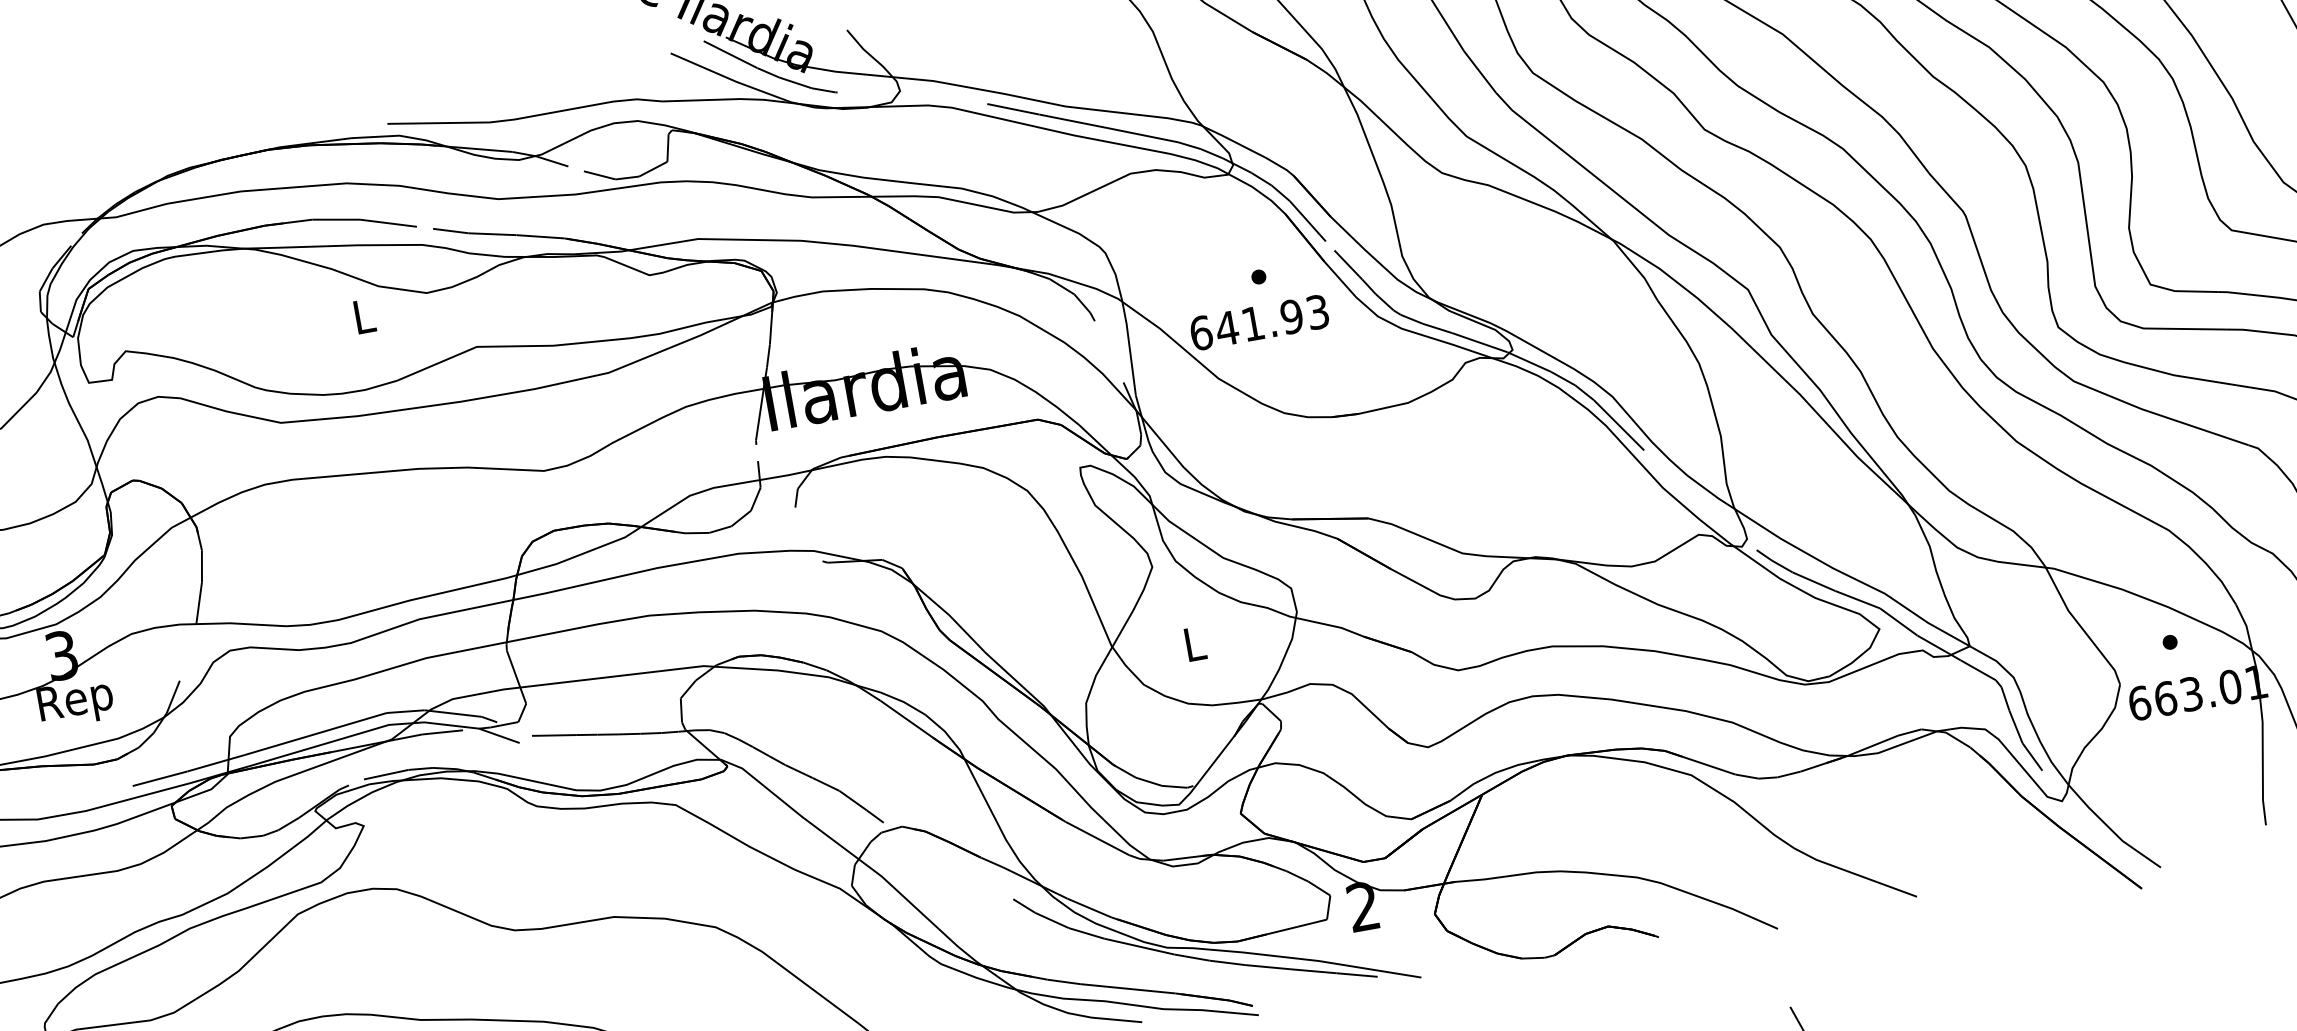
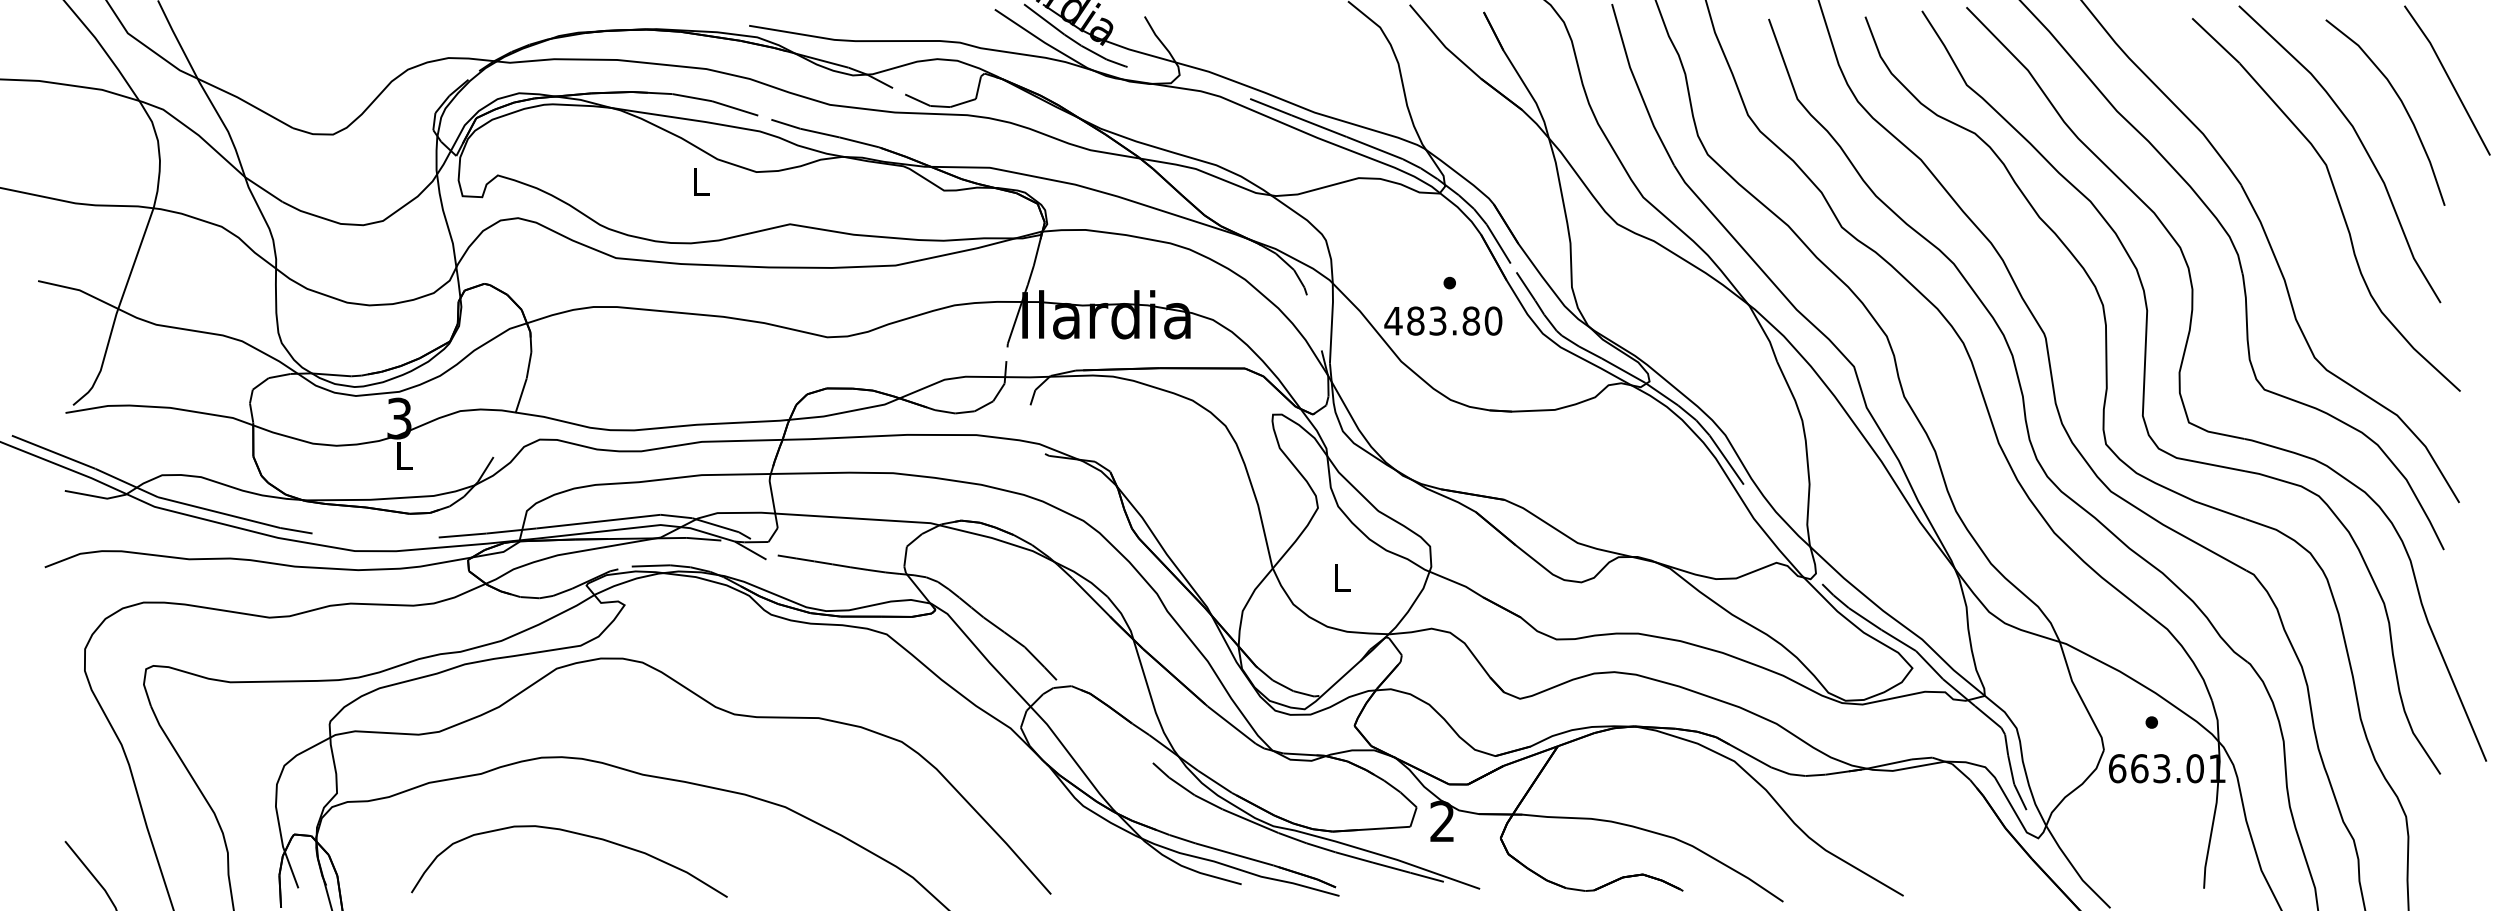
text: (1259, 321) -> (1443, 320), 641.93 -> 483.80
text: (75, 703) -> (403, 460), Rep -> L

